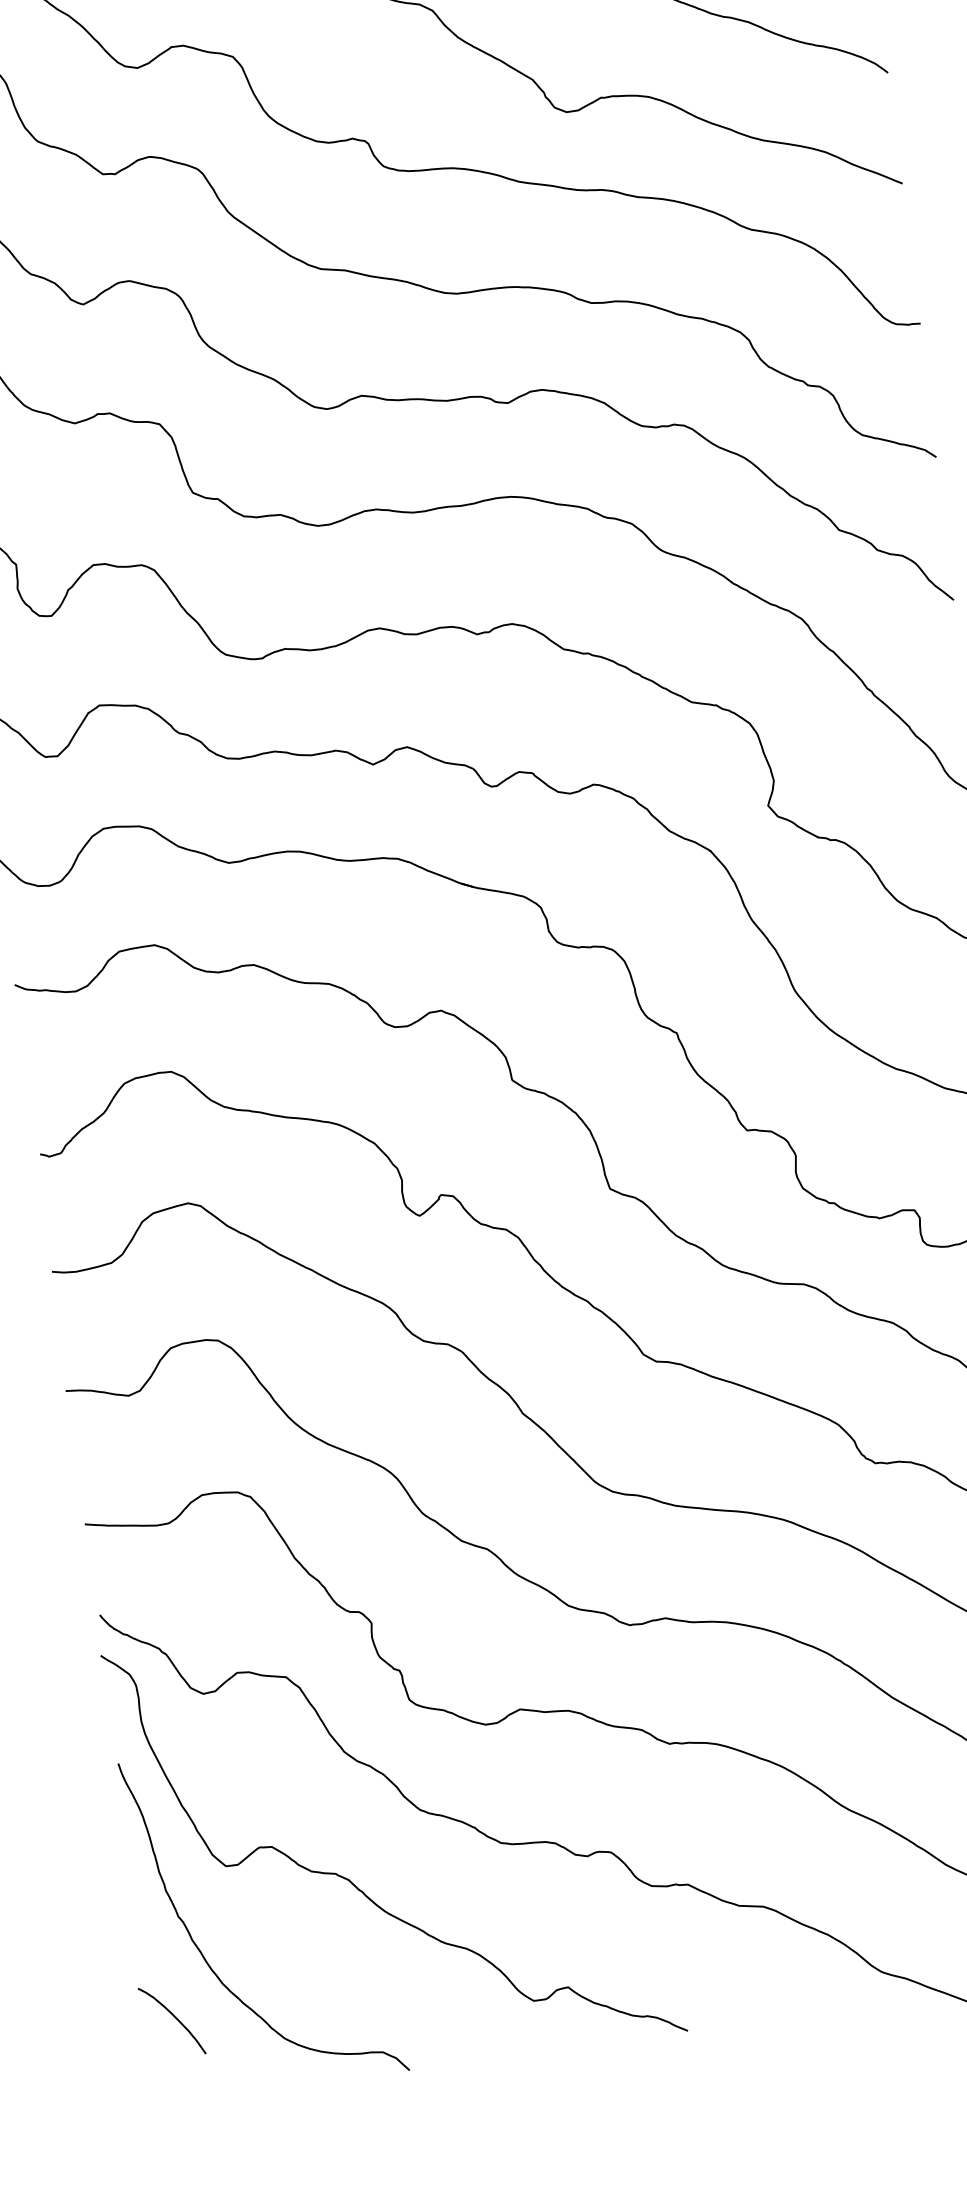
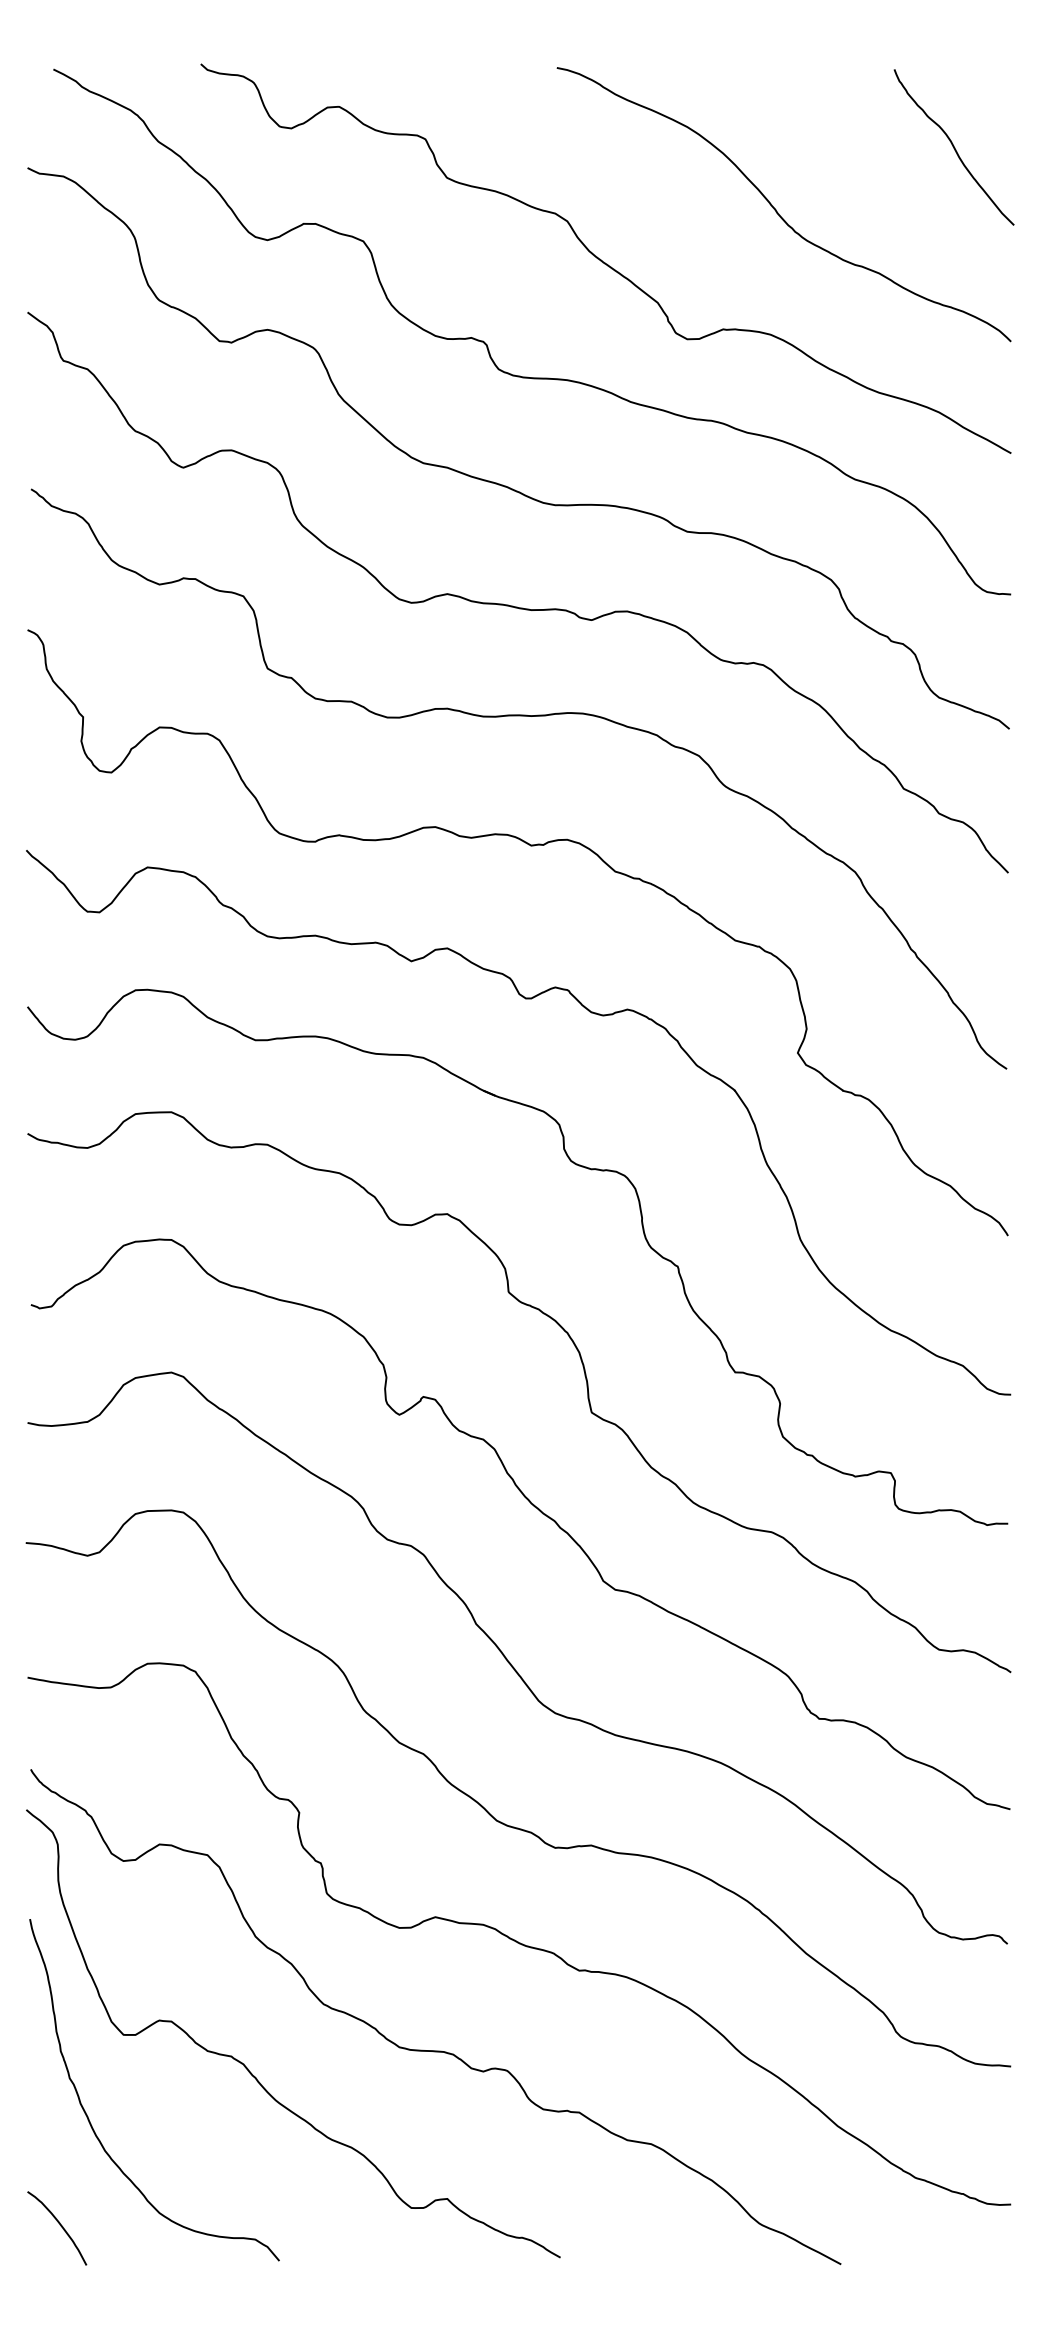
curve: (175, 2018) -> (60, 2226), moved

